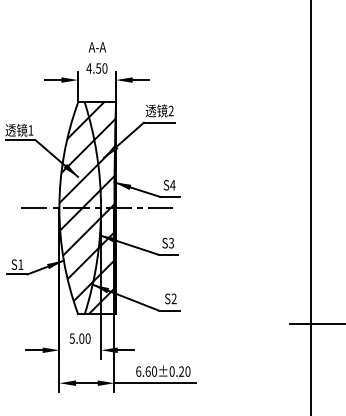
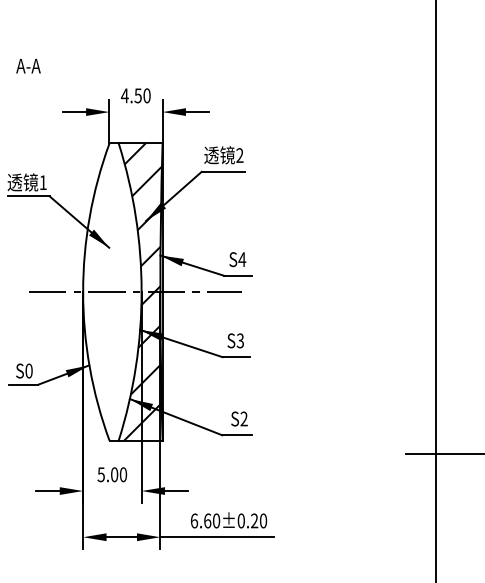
text: (97, 47) -> (28, 66), moved
hatch: (79, 209) -> (111, 293), removed
text: (20, 264) -> (28, 370), S1 -> S0

